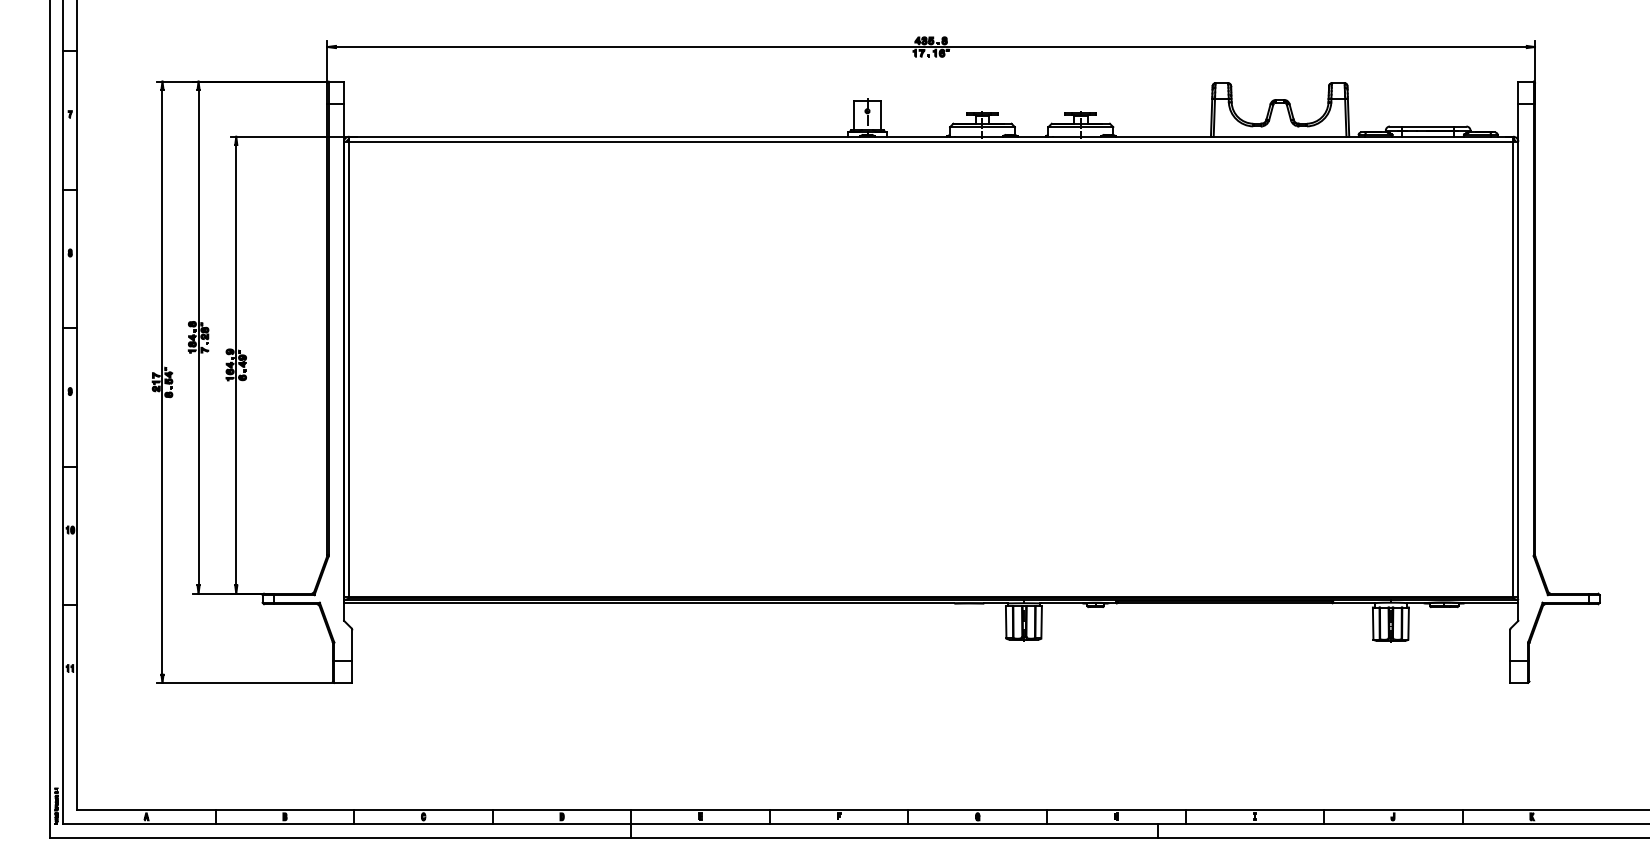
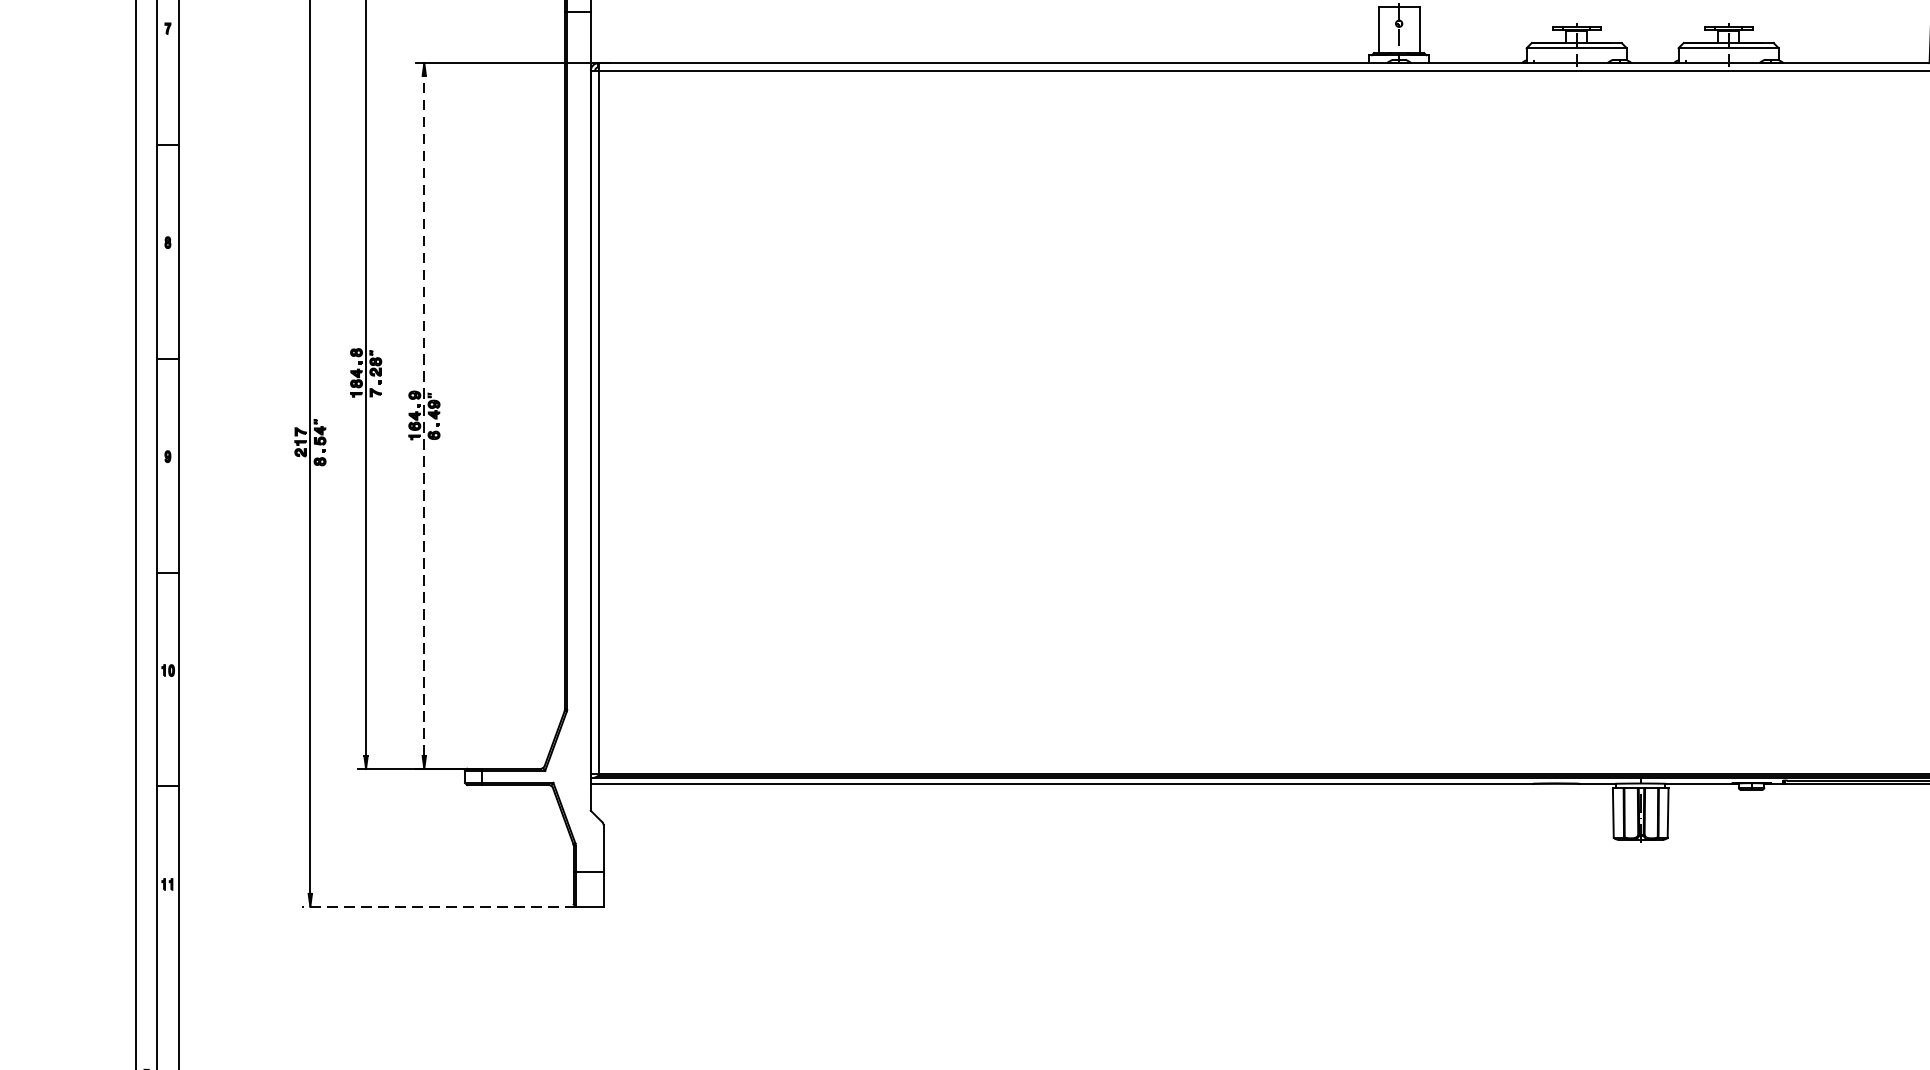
line: (236, 364) -> (424, 414), solid -> dashed
line: (245, 682) -> (438, 905), solid -> dashed

